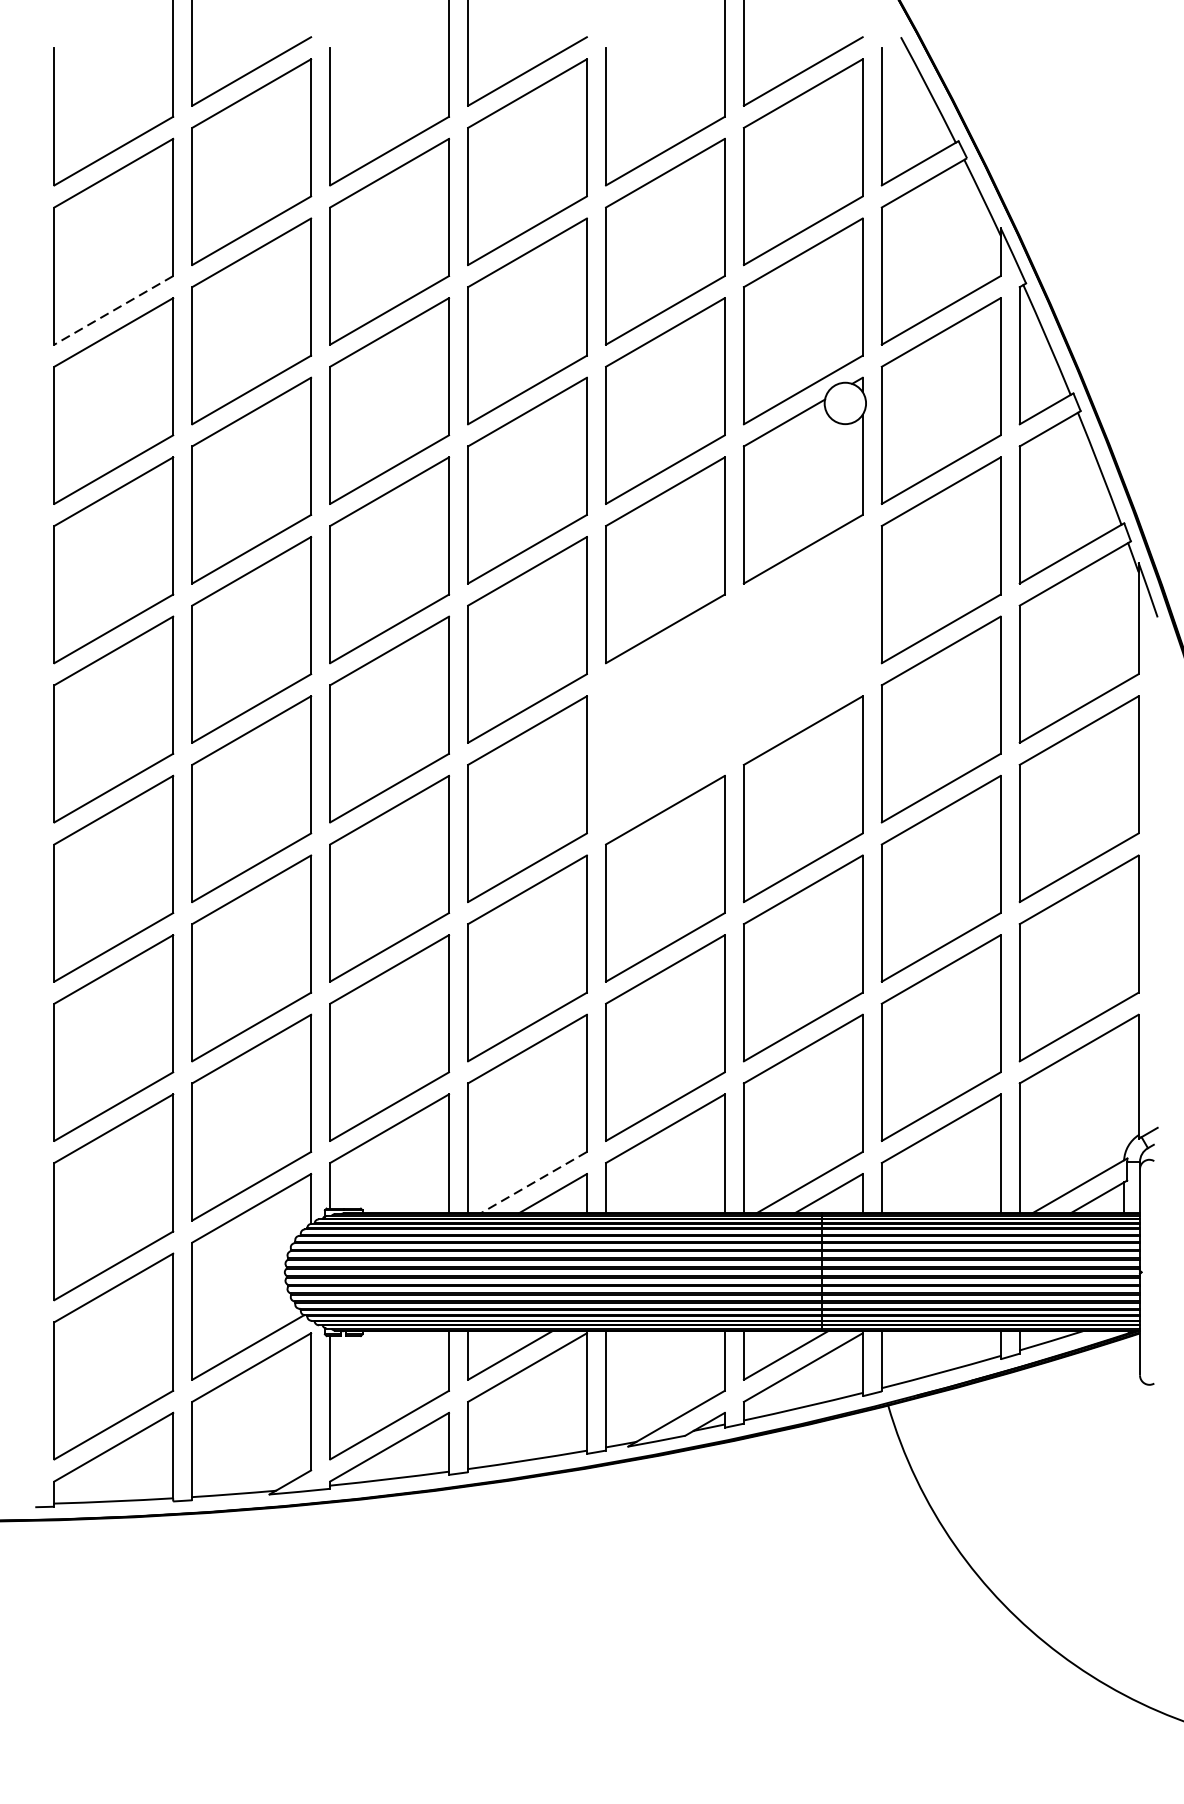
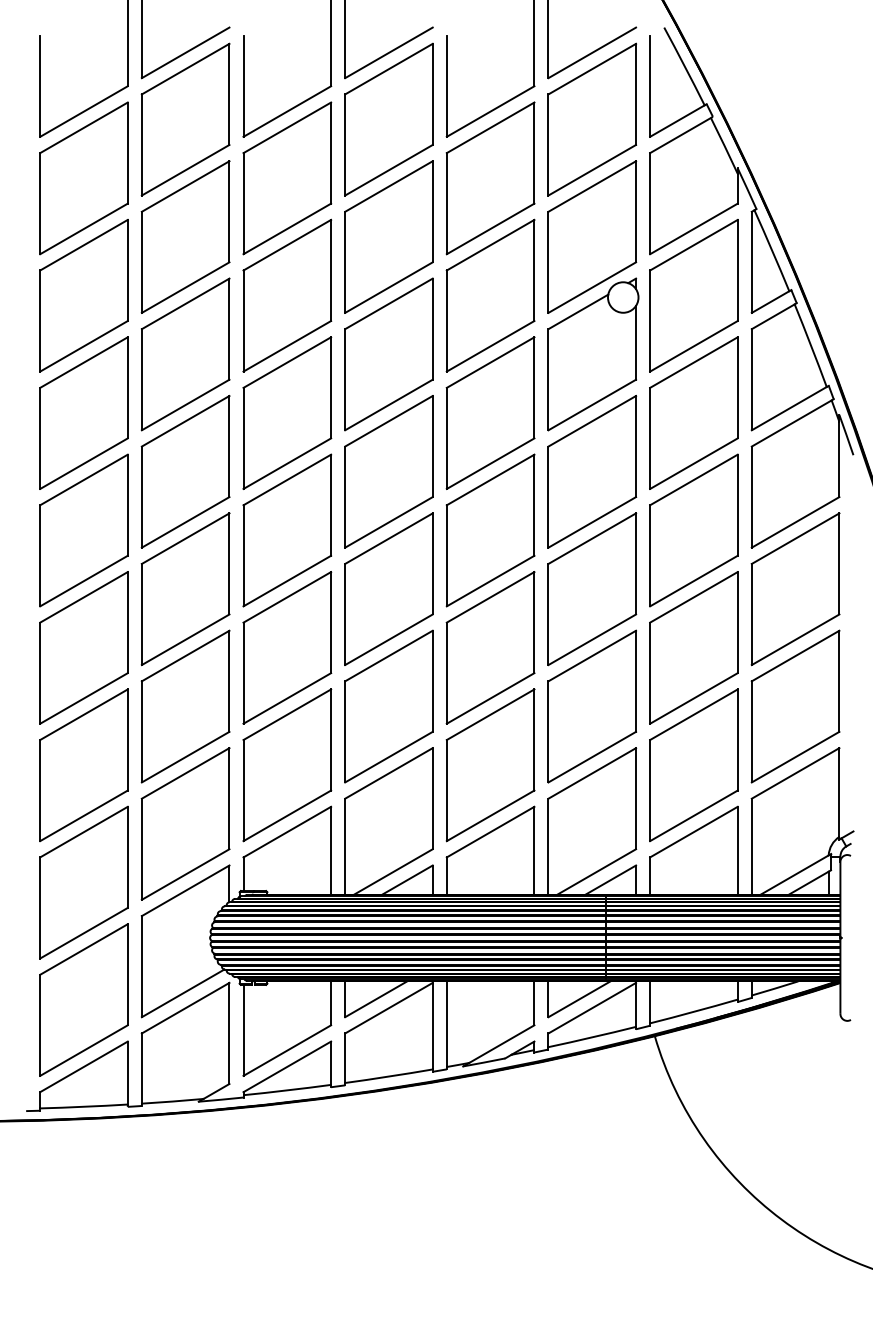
line: (114, 309) -> (84, 228), dashed -> solid
part: (803, 639) -> (592, 471), added
part: (665, 719) -> (490, 530), added
line: (533, 1183) -> (393, 872), dashed -> solid

